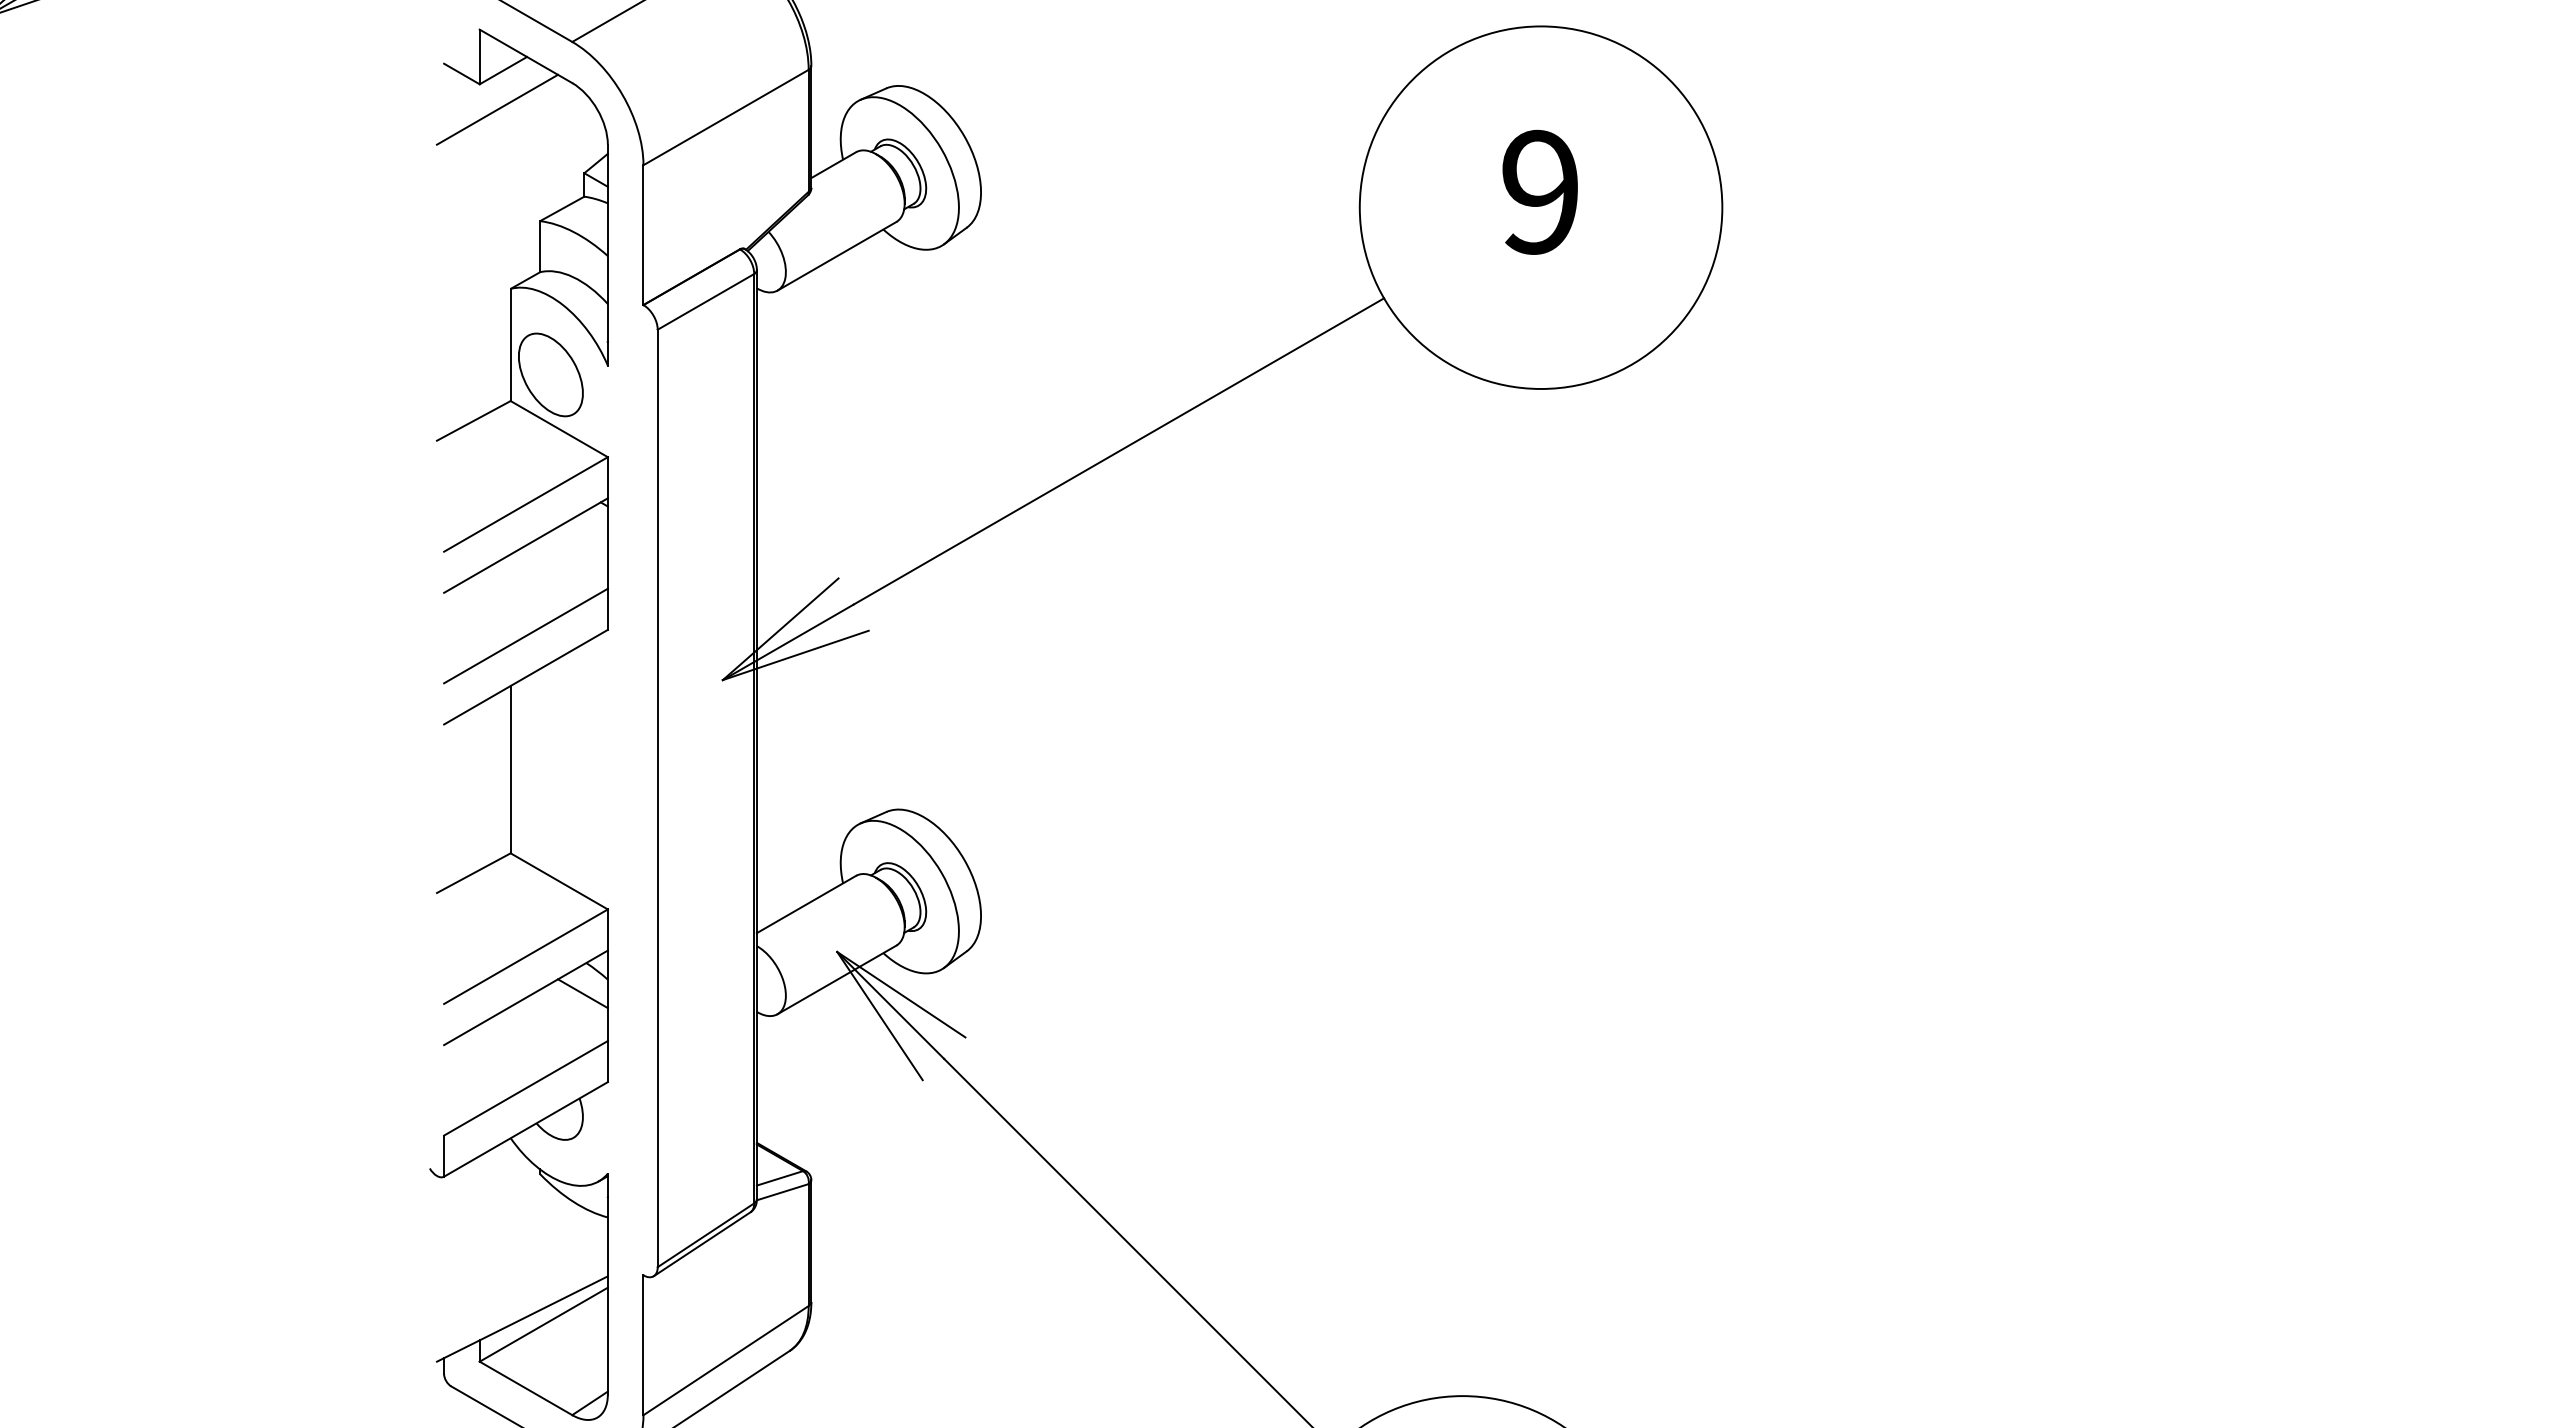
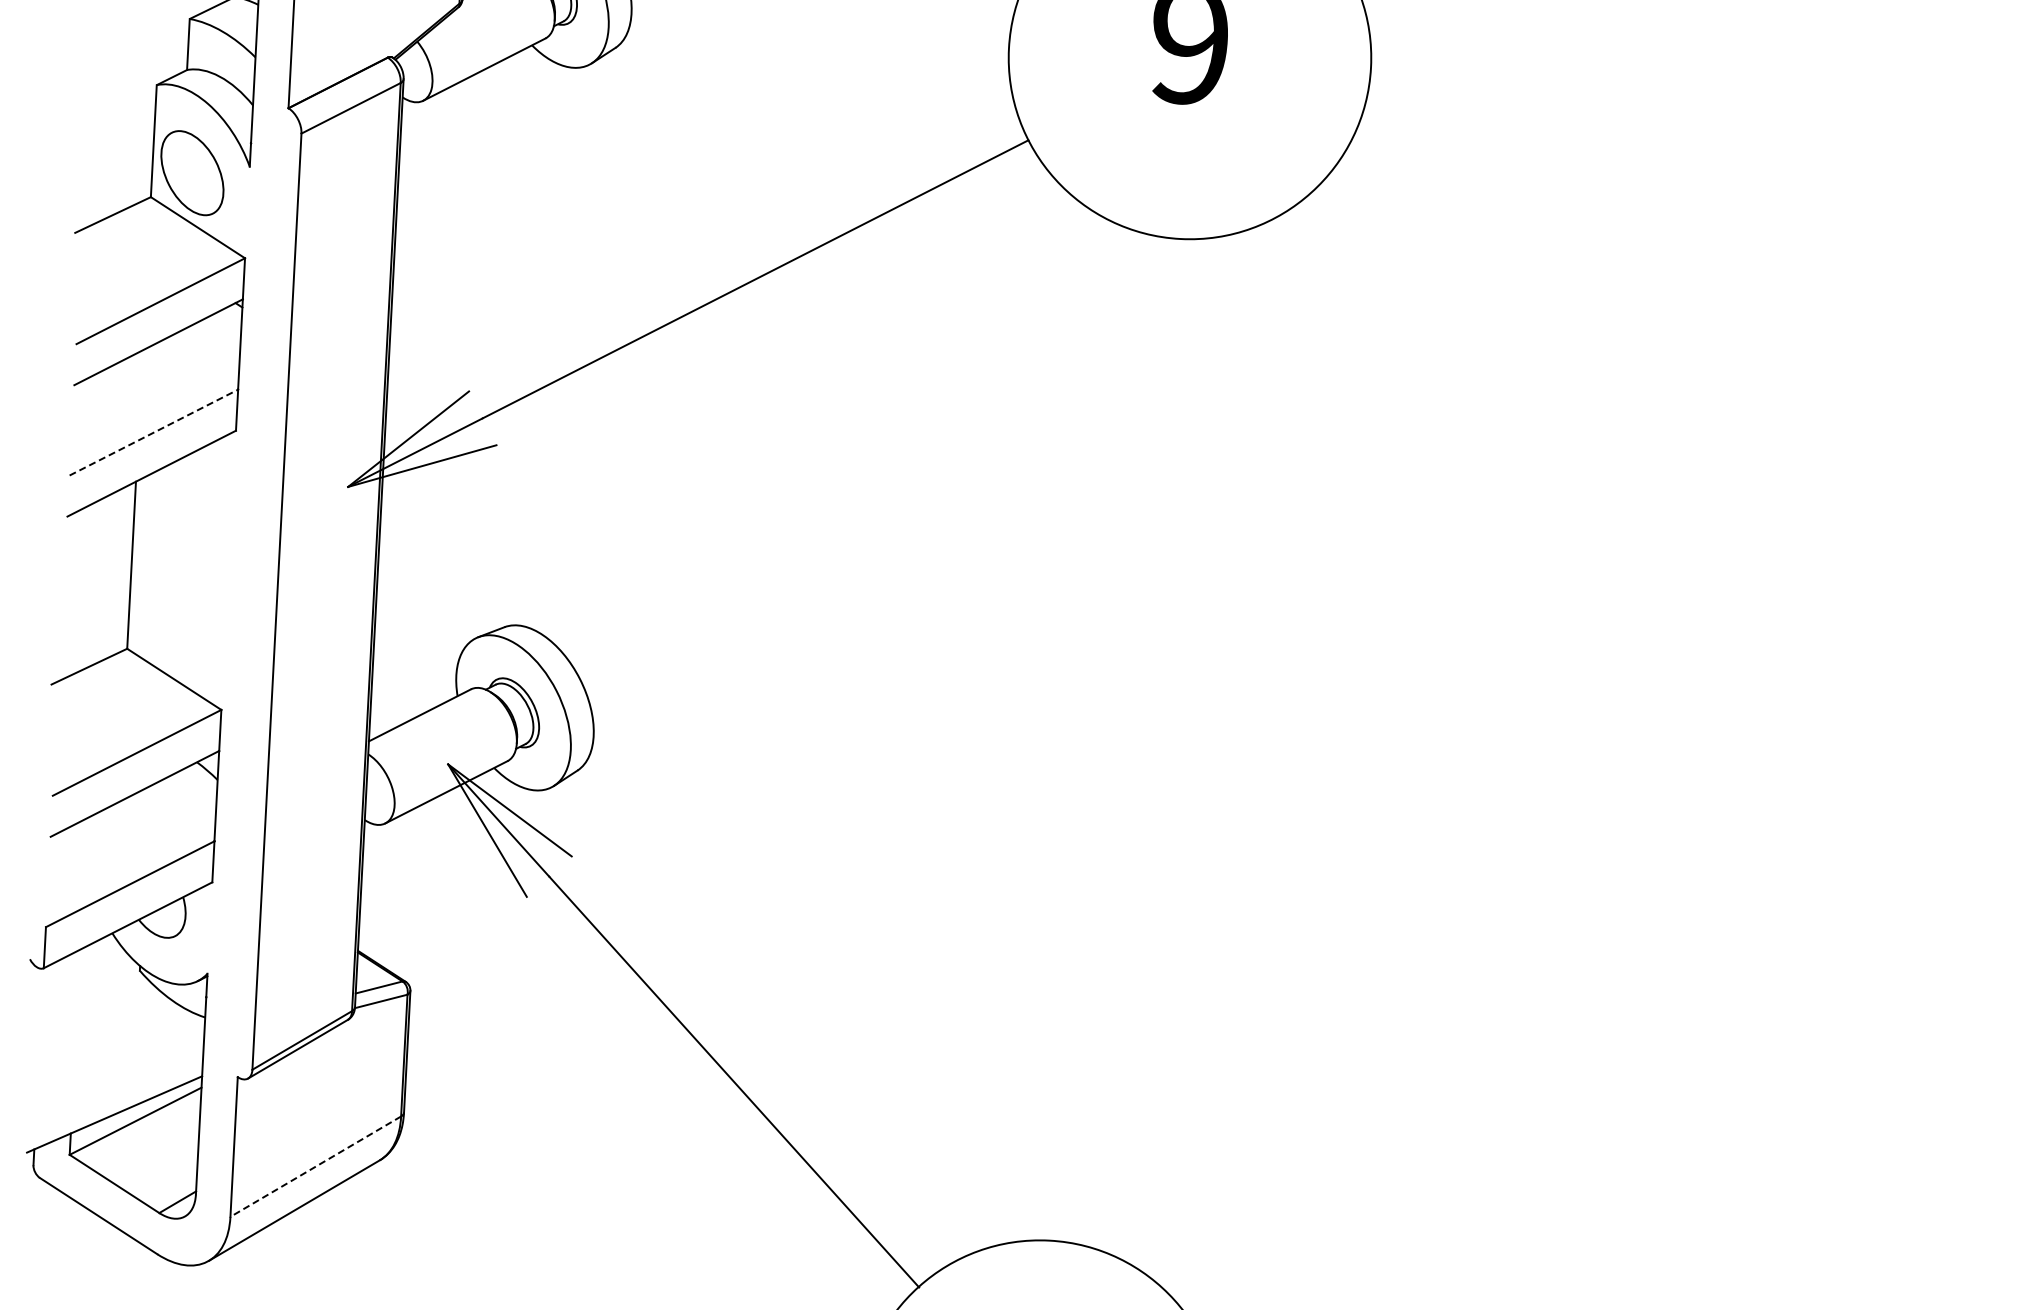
line: (525, 636) -> (153, 433), solid -> dashed
line: (582, 993) -> (191, 792), removed
line: (726, 1360) -> (316, 1166), solid -> dashed

